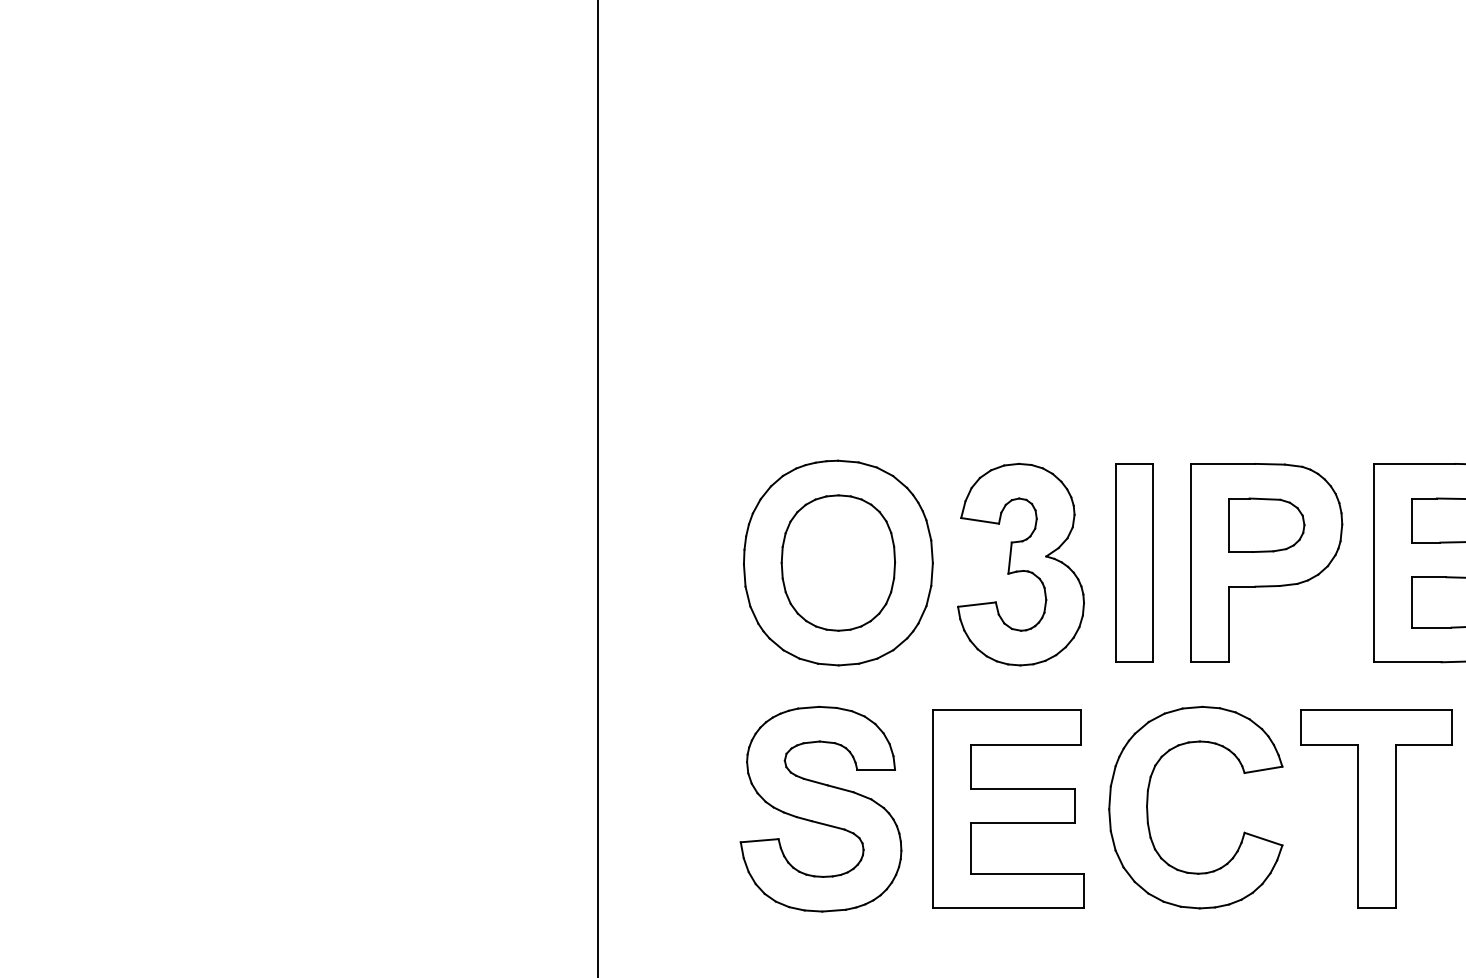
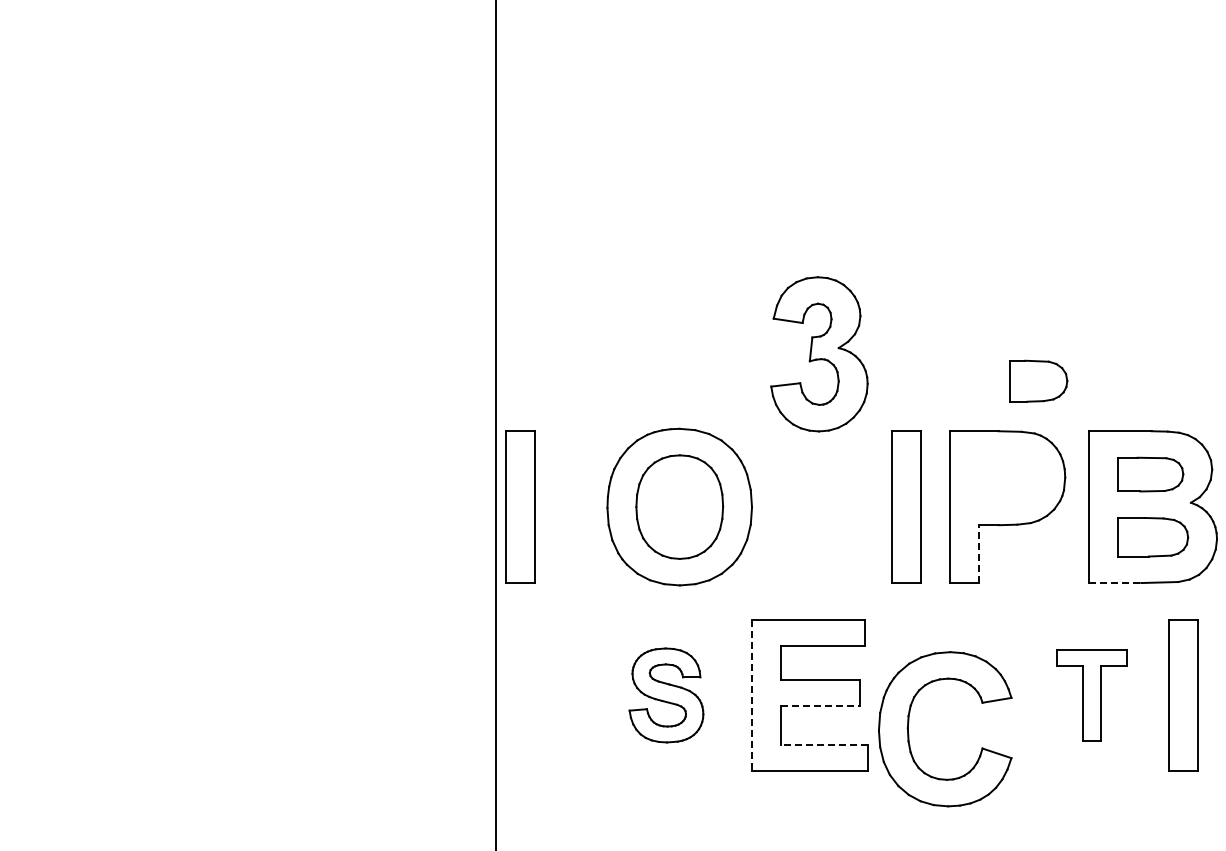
part: (1266, 524) -> (1038, 380), moved
part: (630, 562) -> (520, 506), added
part: (1021, 564) -> (819, 354), moved
line: (1228, 624) -> (978, 554), solid -> dashed
line: (1407, 662) -> (1115, 583), solid -> dashed
part: (821, 809) -> (666, 695), size x0.6
line: (933, 809) -> (752, 695), solid -> dashed
part: (1376, 809) -> (1091, 695), size x0.6
part: (1149, 814) -> (909, 734), moved
line: (1022, 823) -> (820, 706), solid -> dashed
line: (1026, 873) -> (823, 744), solid -> dashed

